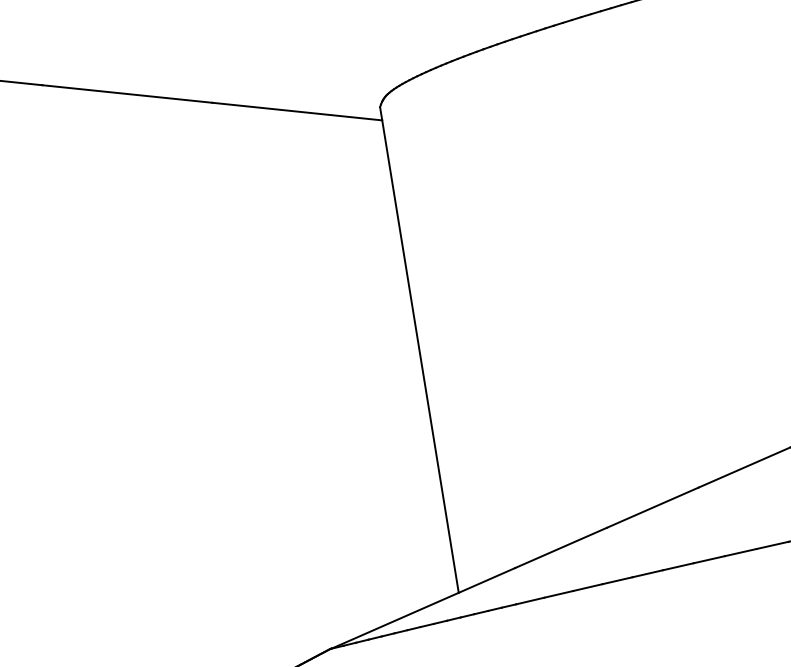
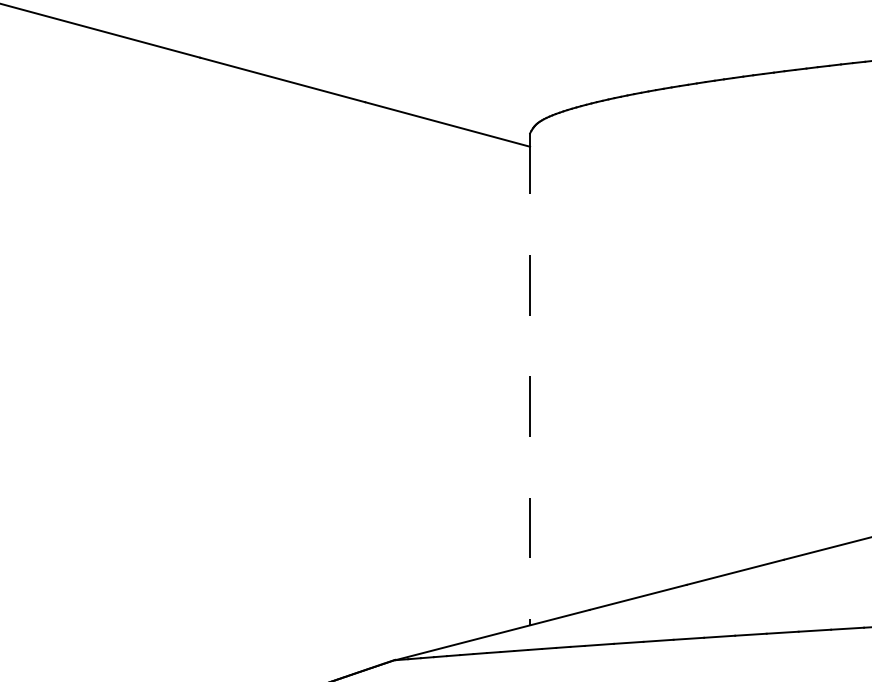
line: (419, 350) -> (530, 379), solid -> dashed

